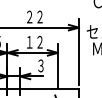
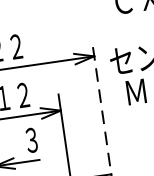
line: (79, 52) -> (102, 103), solid -> dashed

